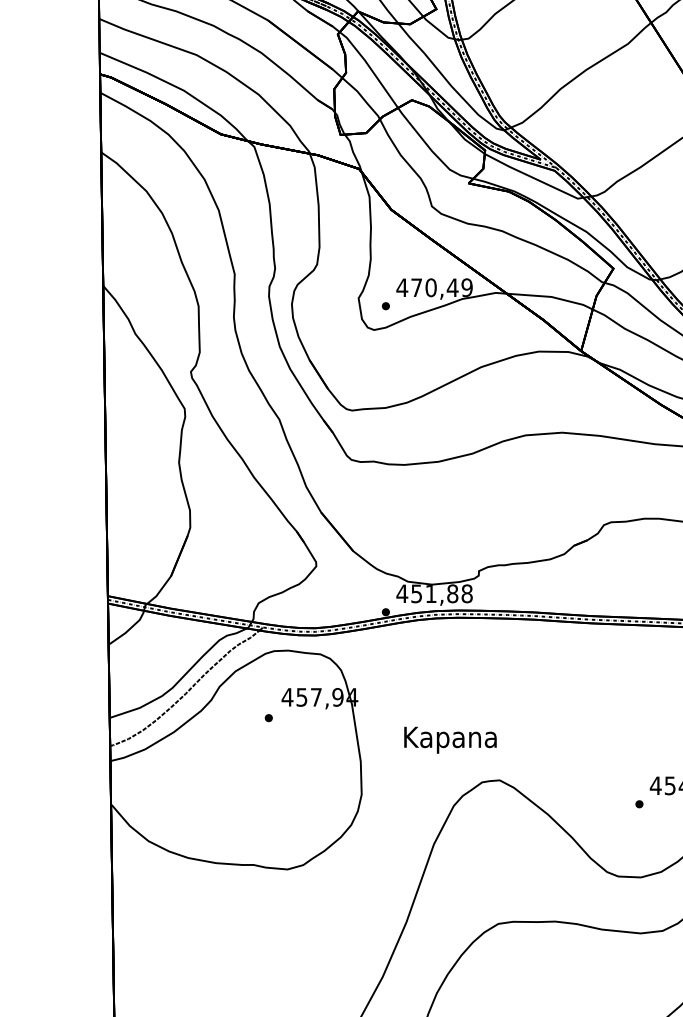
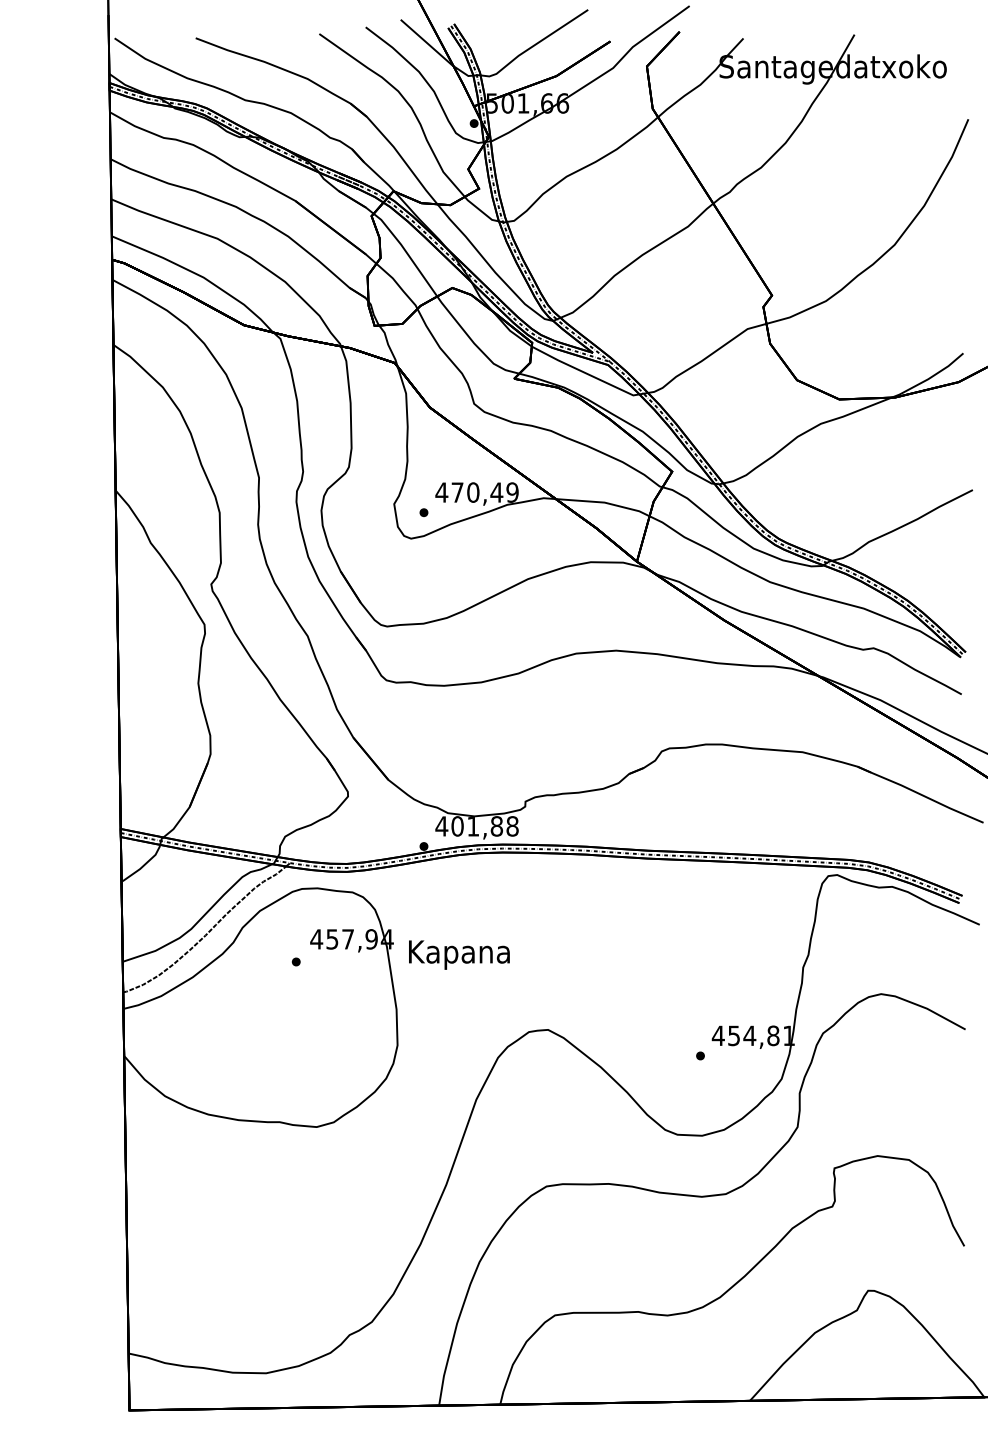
text: (416, 593) -> (457, 826), 451,88 -> 401,88
text: (450, 739) -> (459, 954), moved

